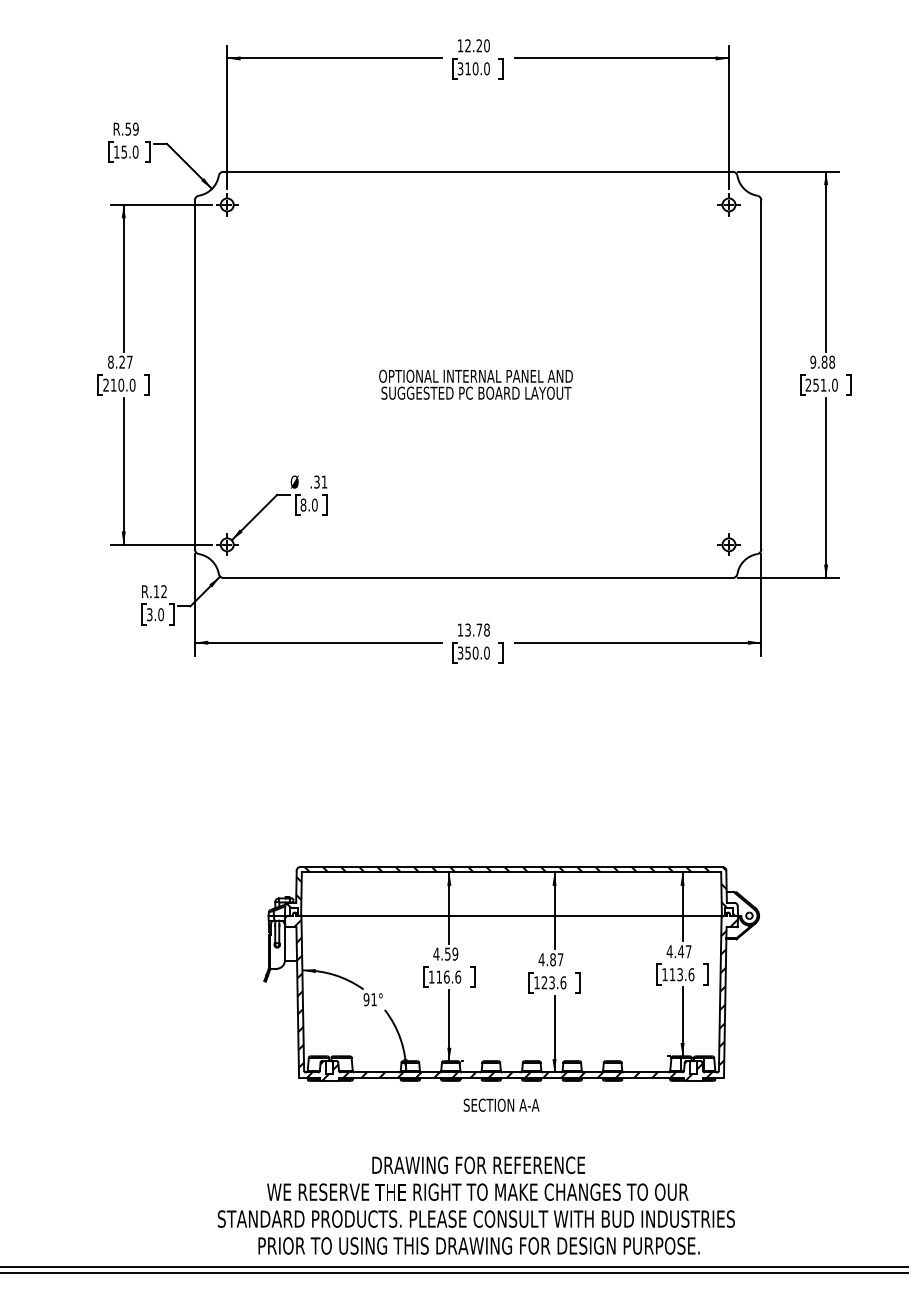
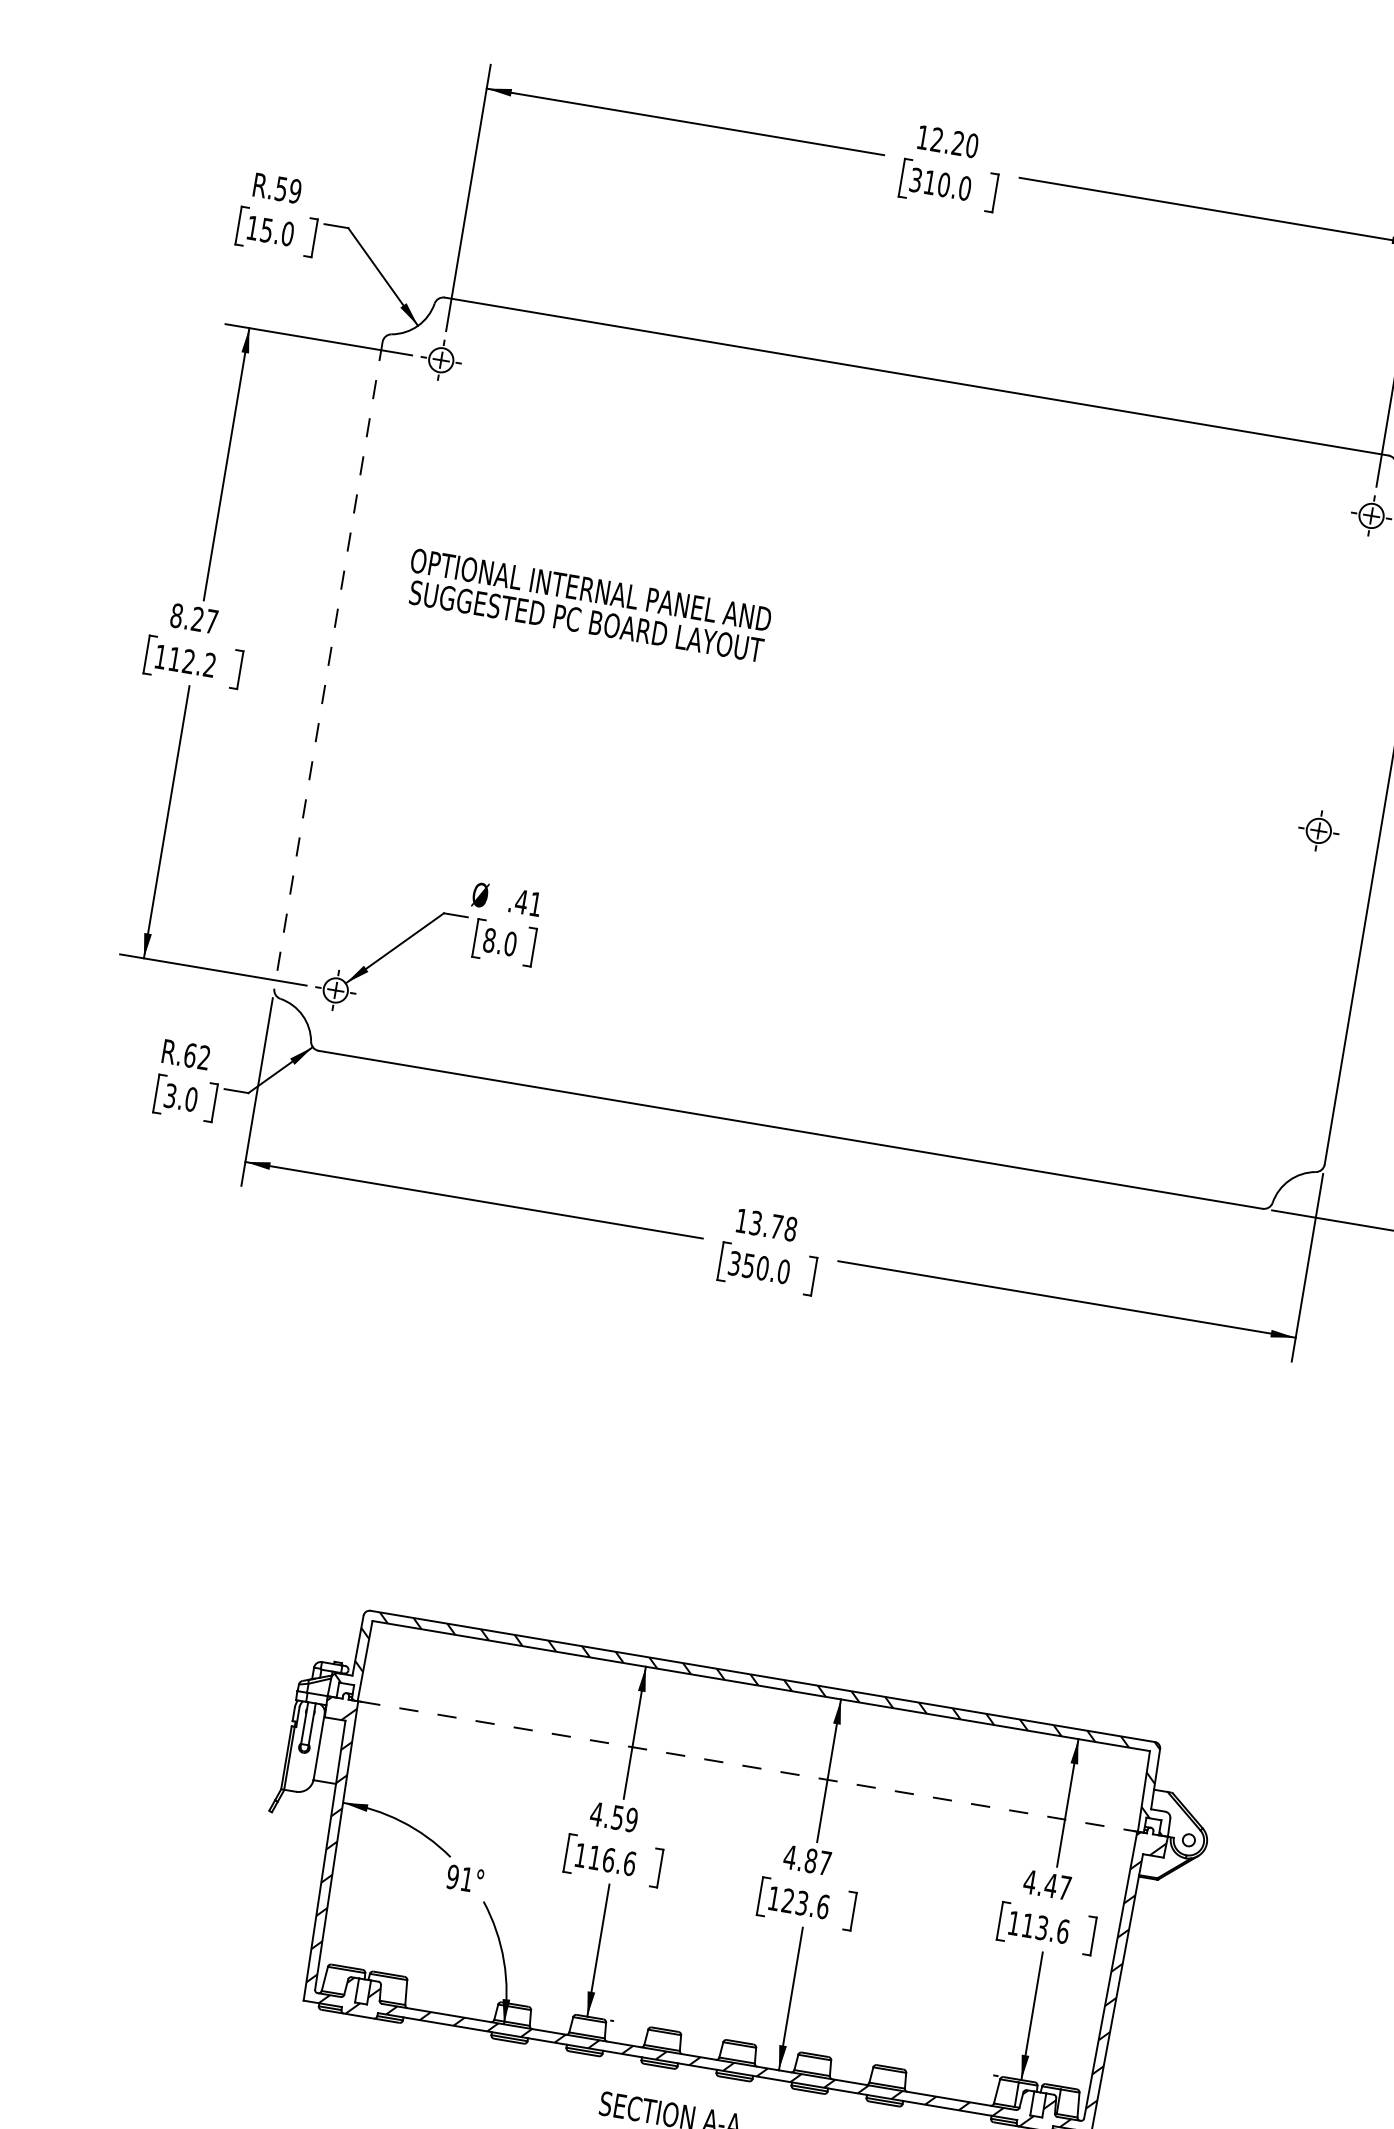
line: (194, 375) -> (327, 666), solid -> dashed
text: (119, 384) -> (185, 659), 210.0 -> 112.2
text: (475, 384) -> (587, 604), moved
text: (316, 481) -> (520, 900), .31 -> .41
part: (728, 544) -> (1318, 830), moved
text: (156, 591) -> (190, 1055), R.12 -> R.62
line: (512, 915) -> (749, 1766), solid -> dashed

